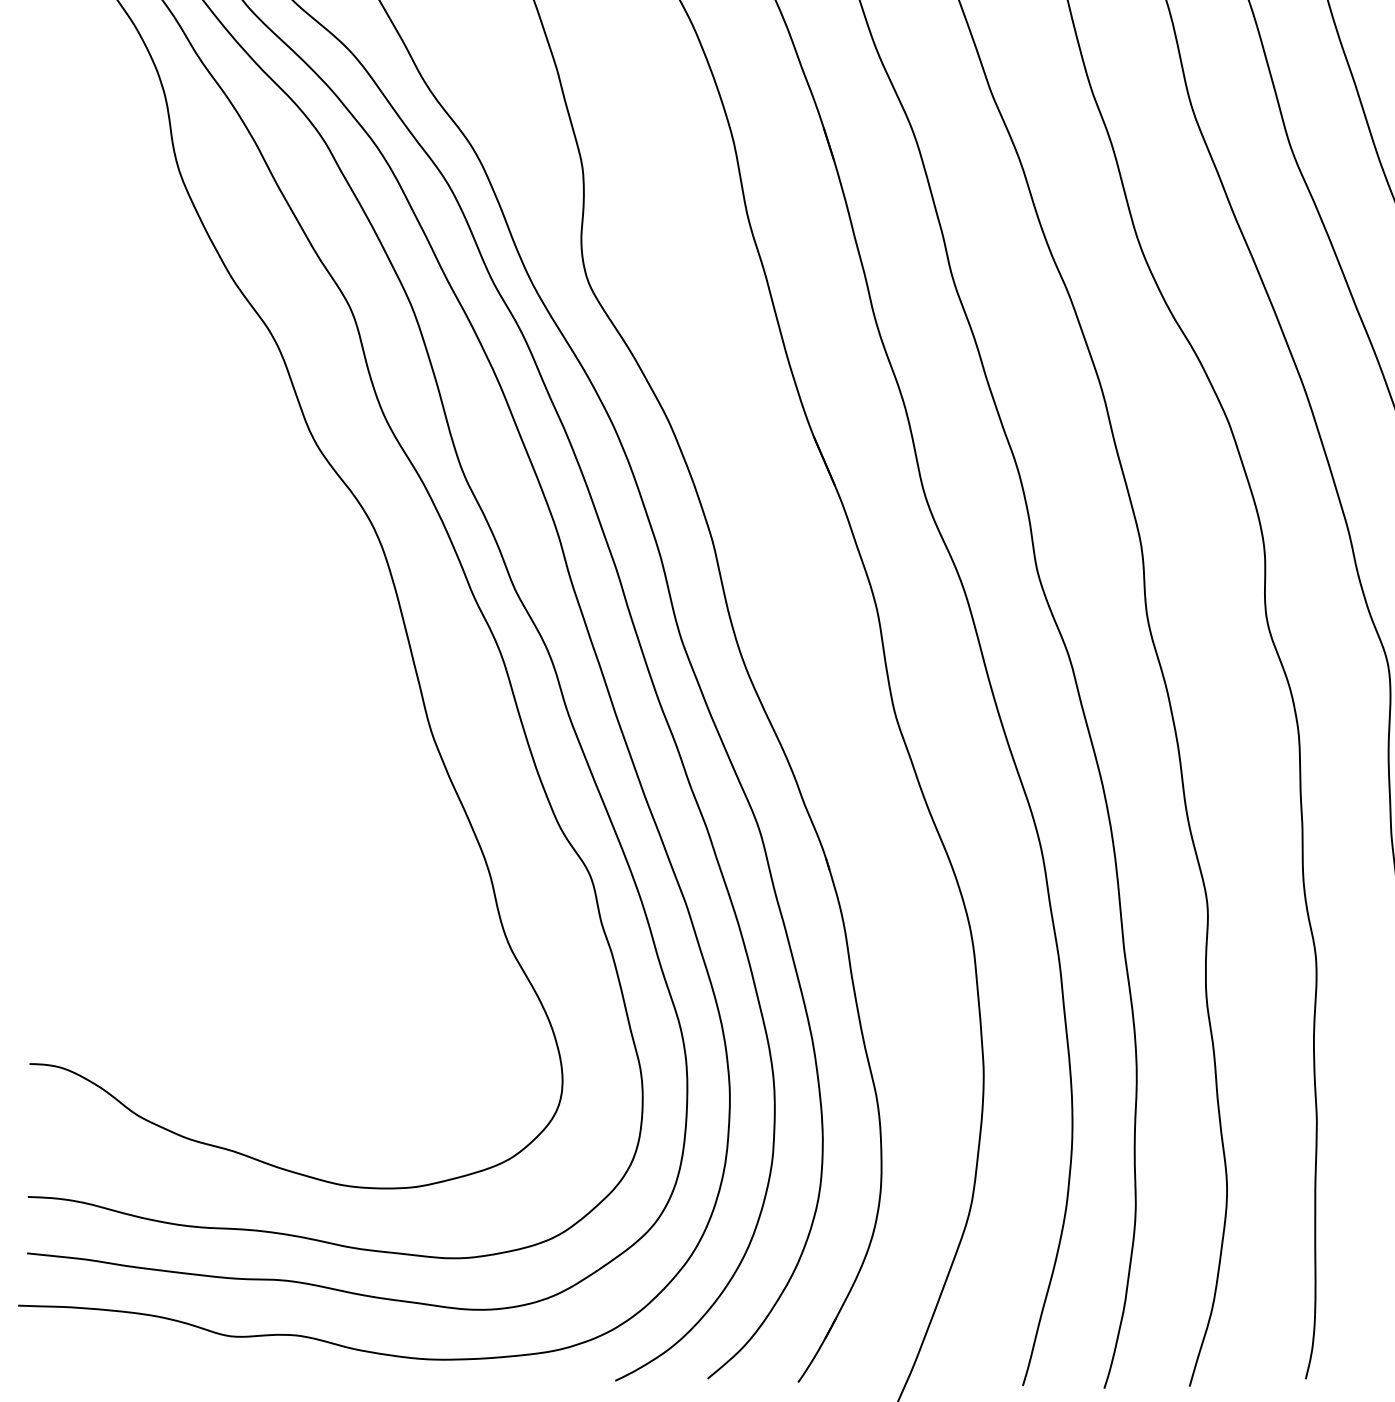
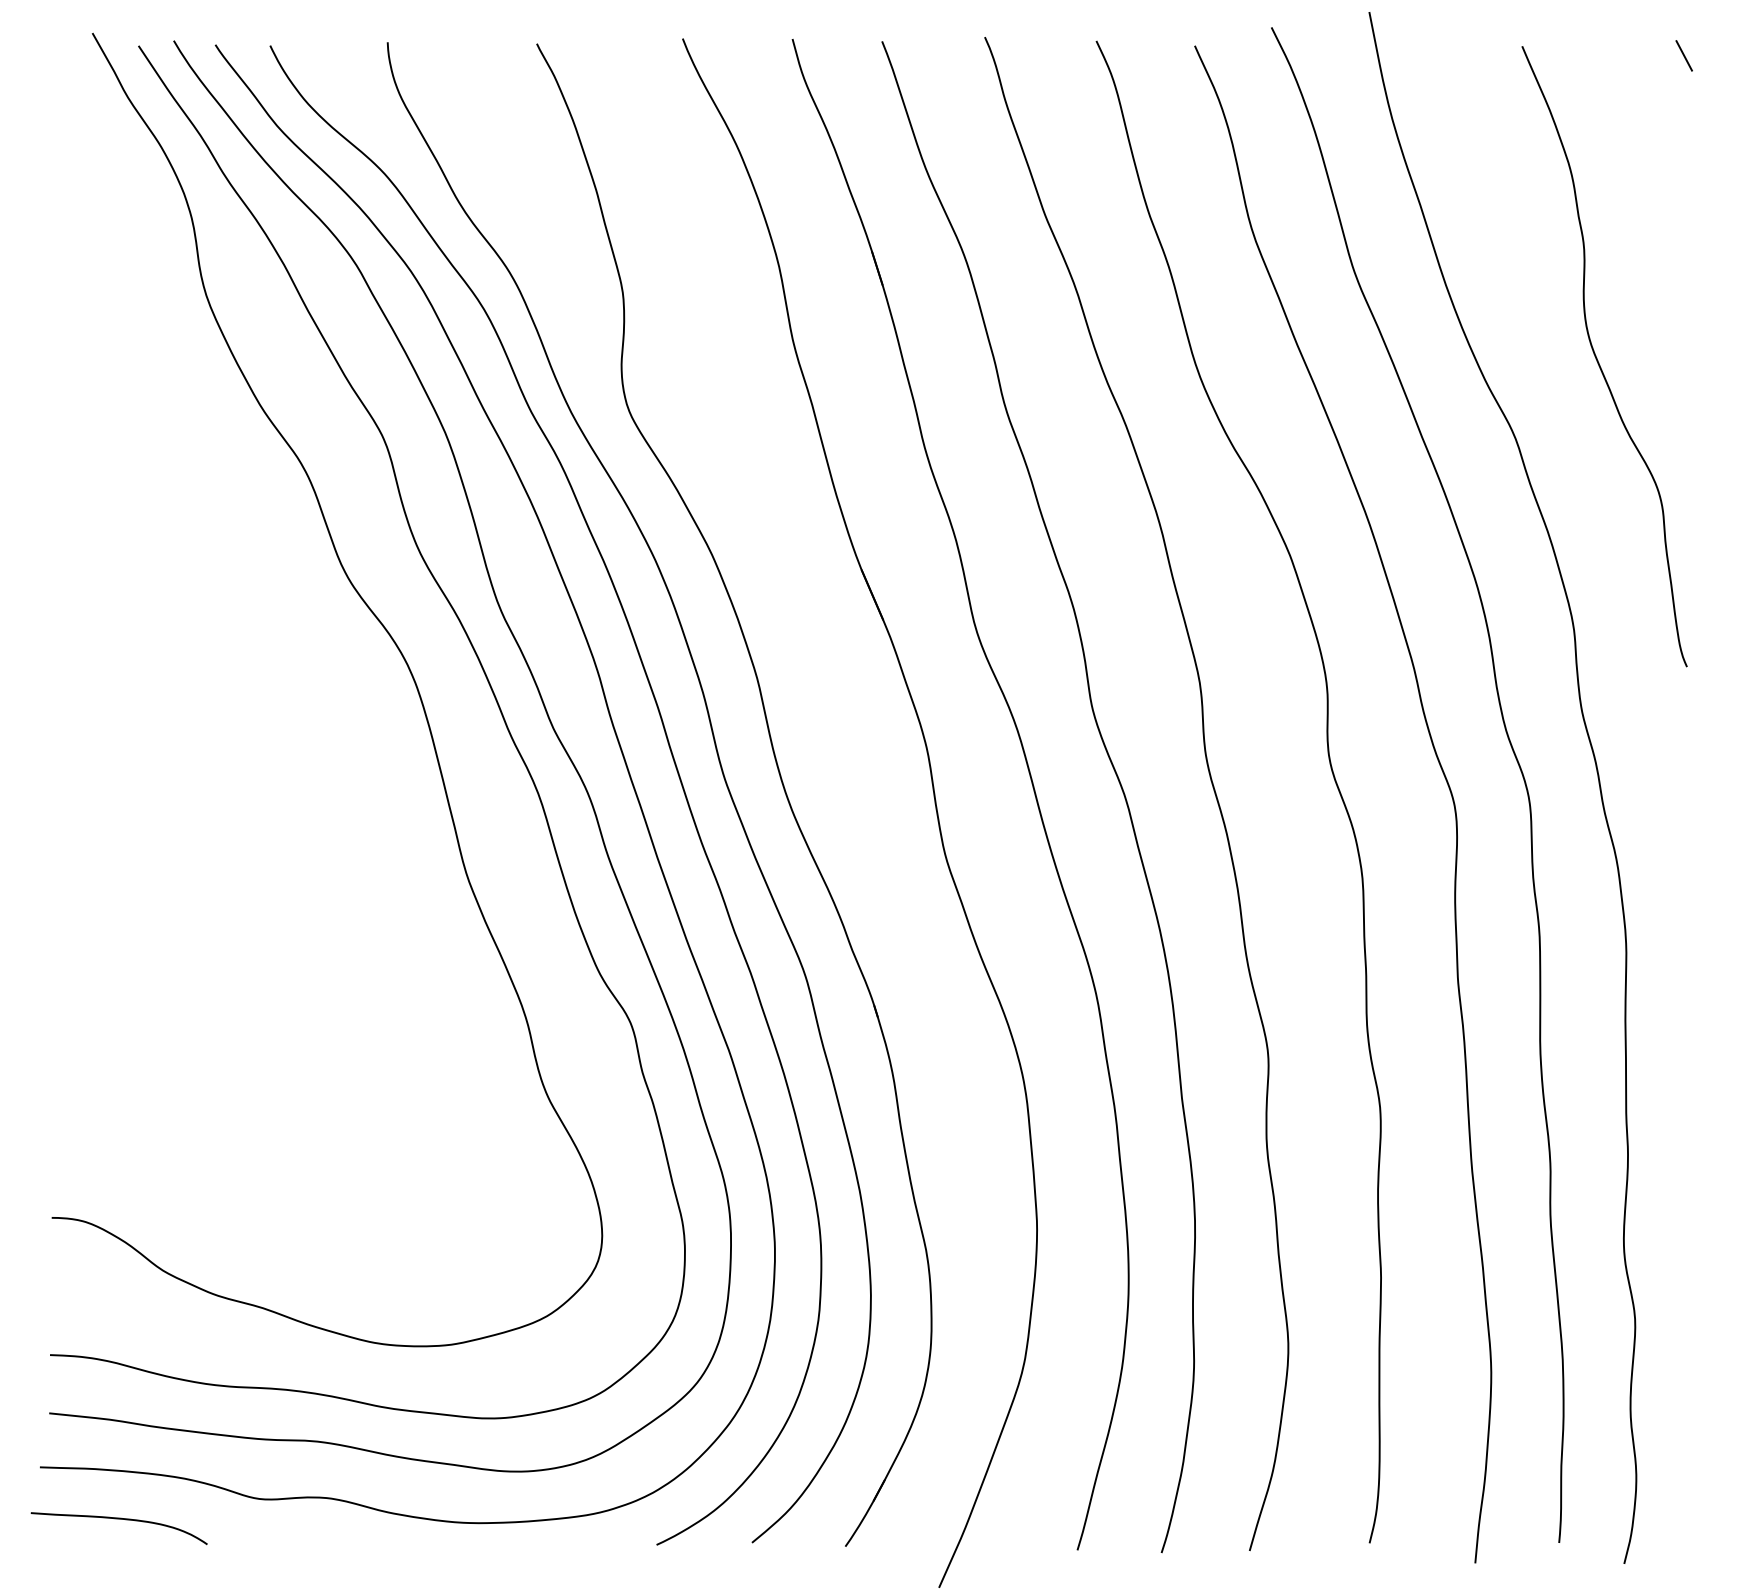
curve: (94, 1356) -> (118, 1519), added

